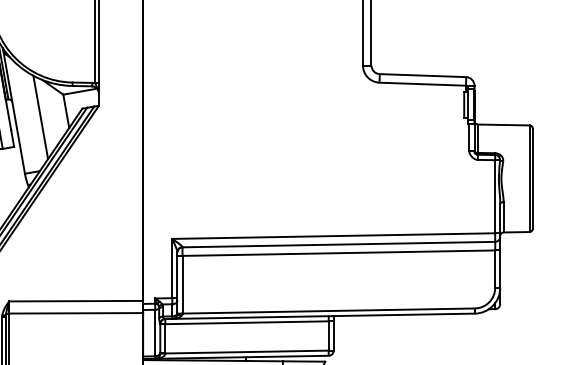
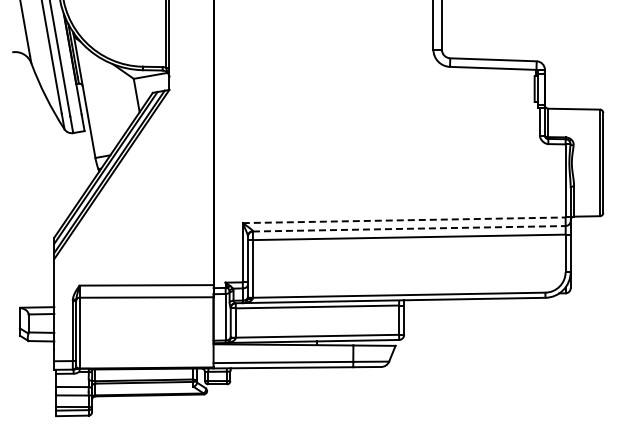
line: (40, 117) -> (110, 101), removed
line: (334, 236) -> (404, 220), solid -> dashed
line: (339, 244) -> (409, 228), solid -> dashed

